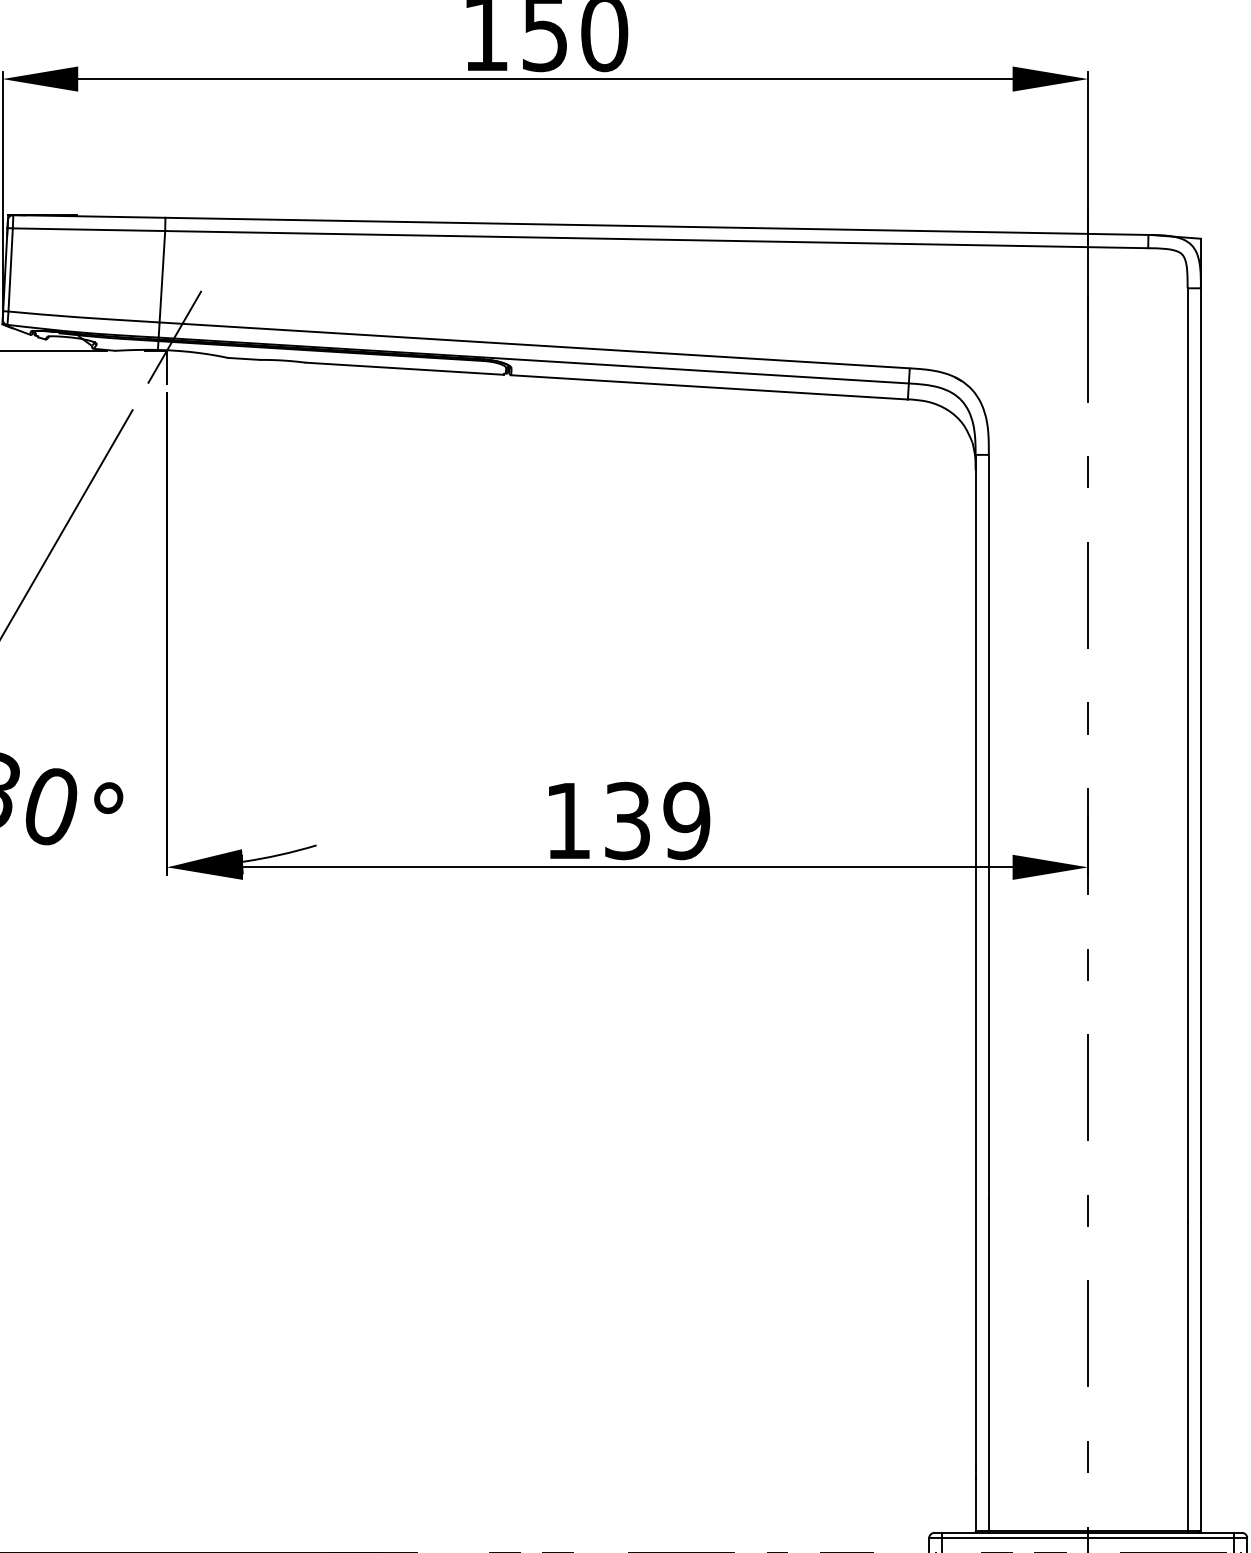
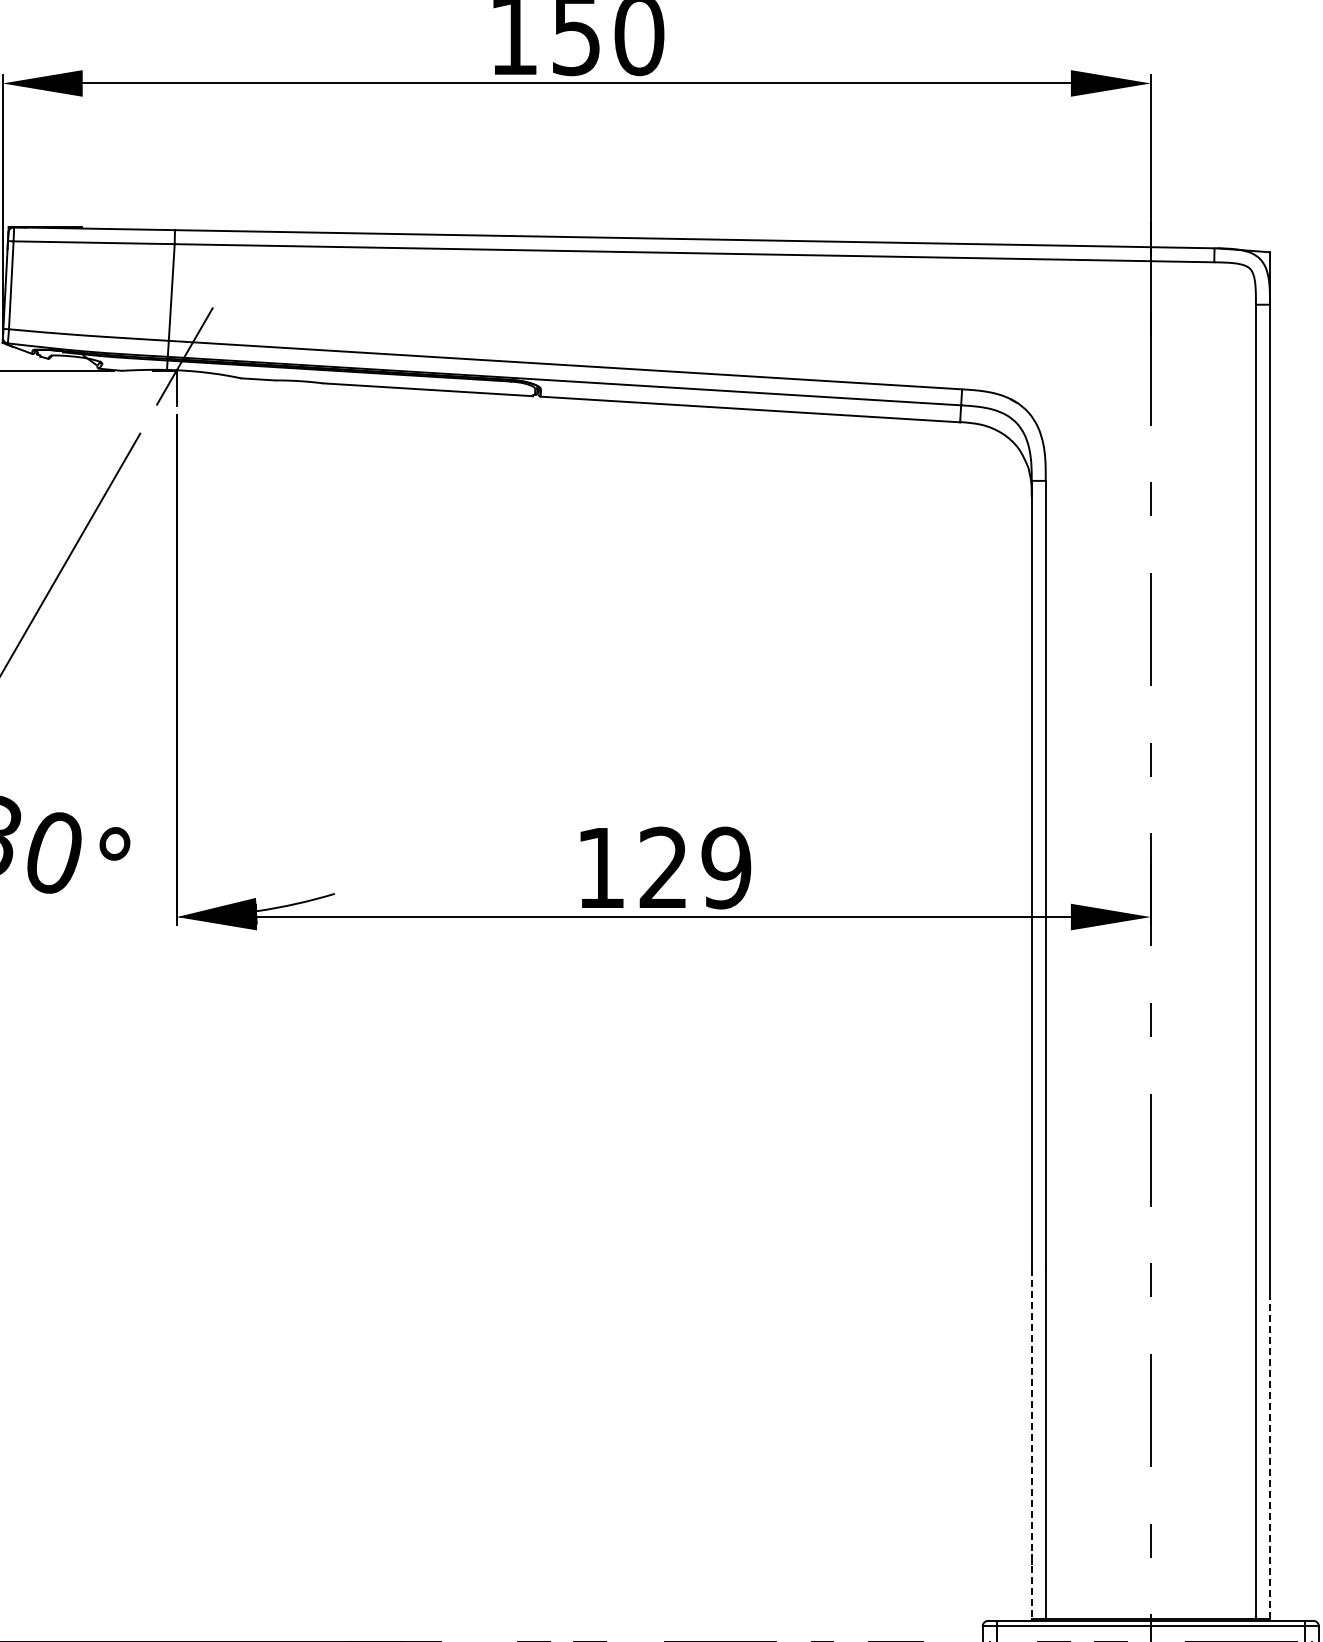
text: (627, 820) -> (663, 867), 139 -> 129
line: (975, 1365) -> (1031, 1443), solid -> dashed
line: (1200, 1375) -> (1269, 1454), solid -> dashed

